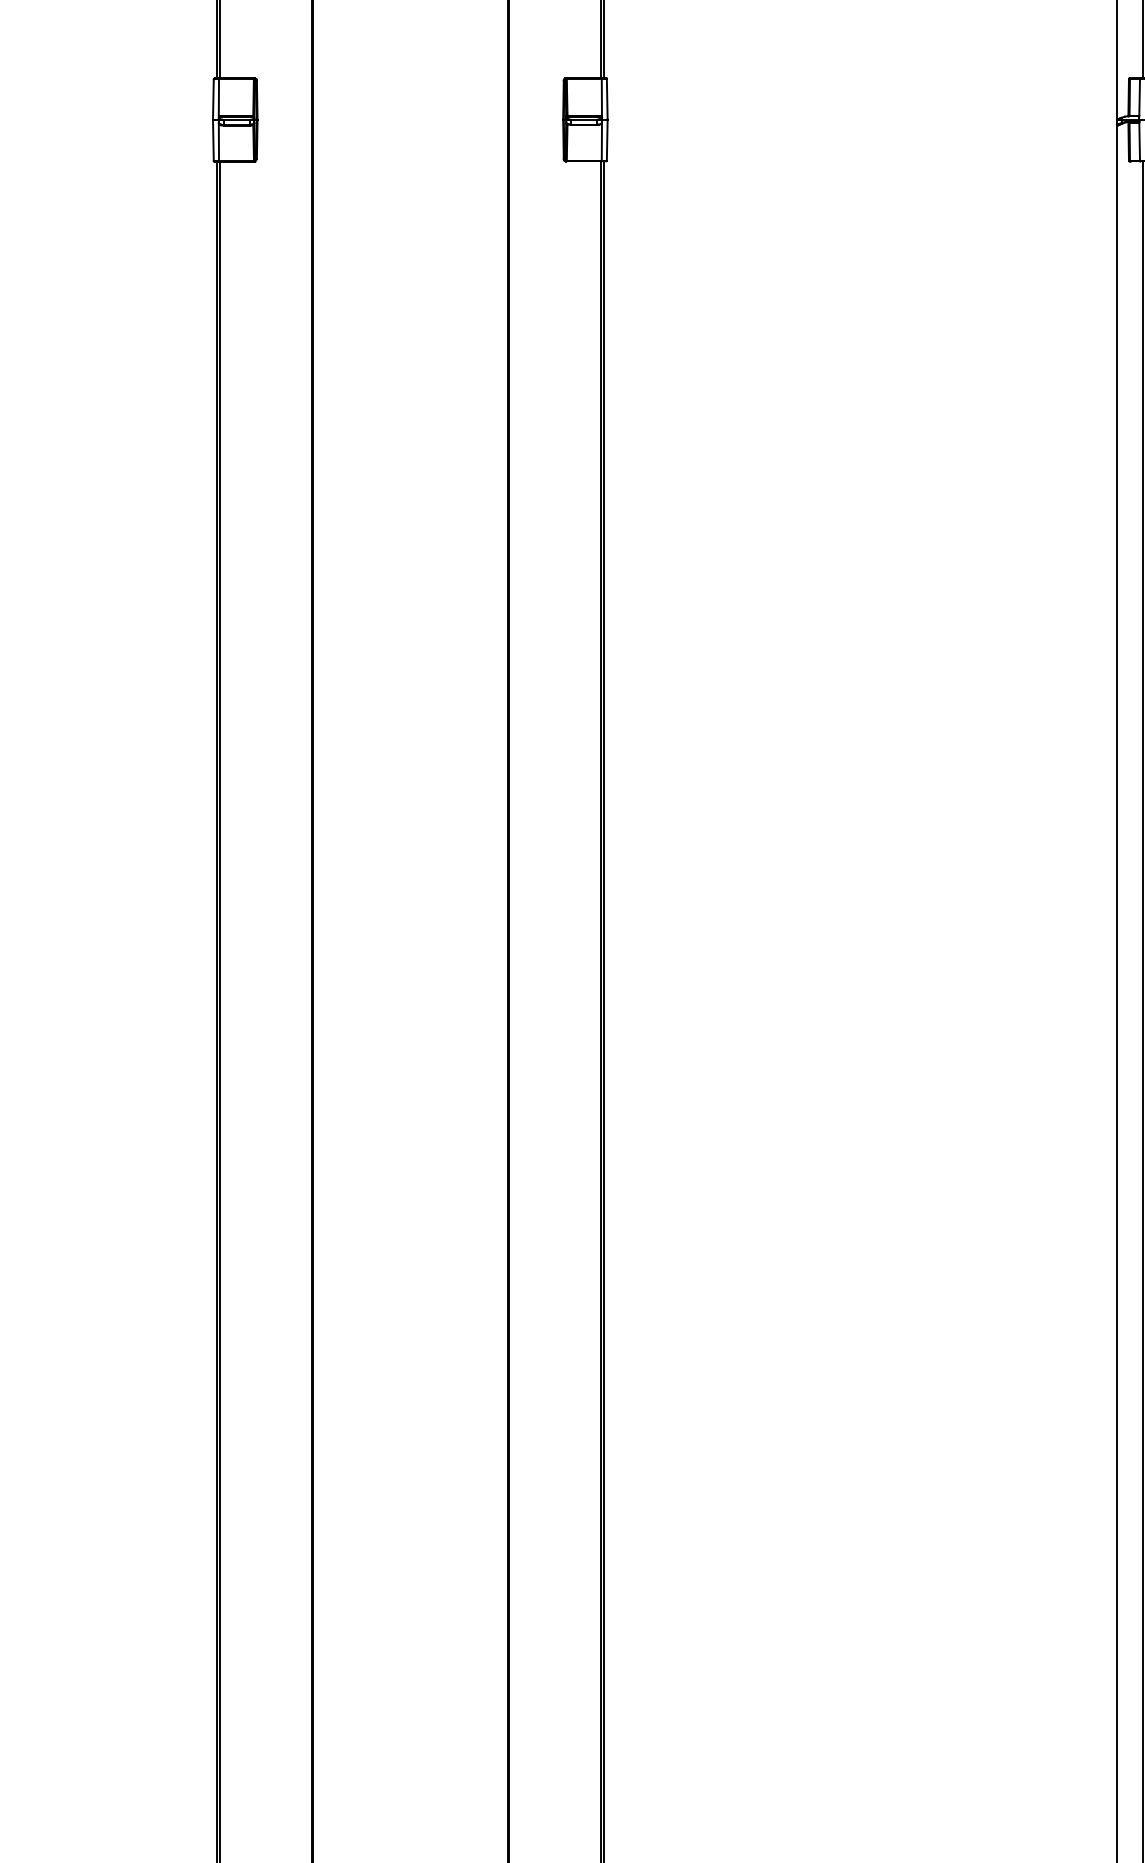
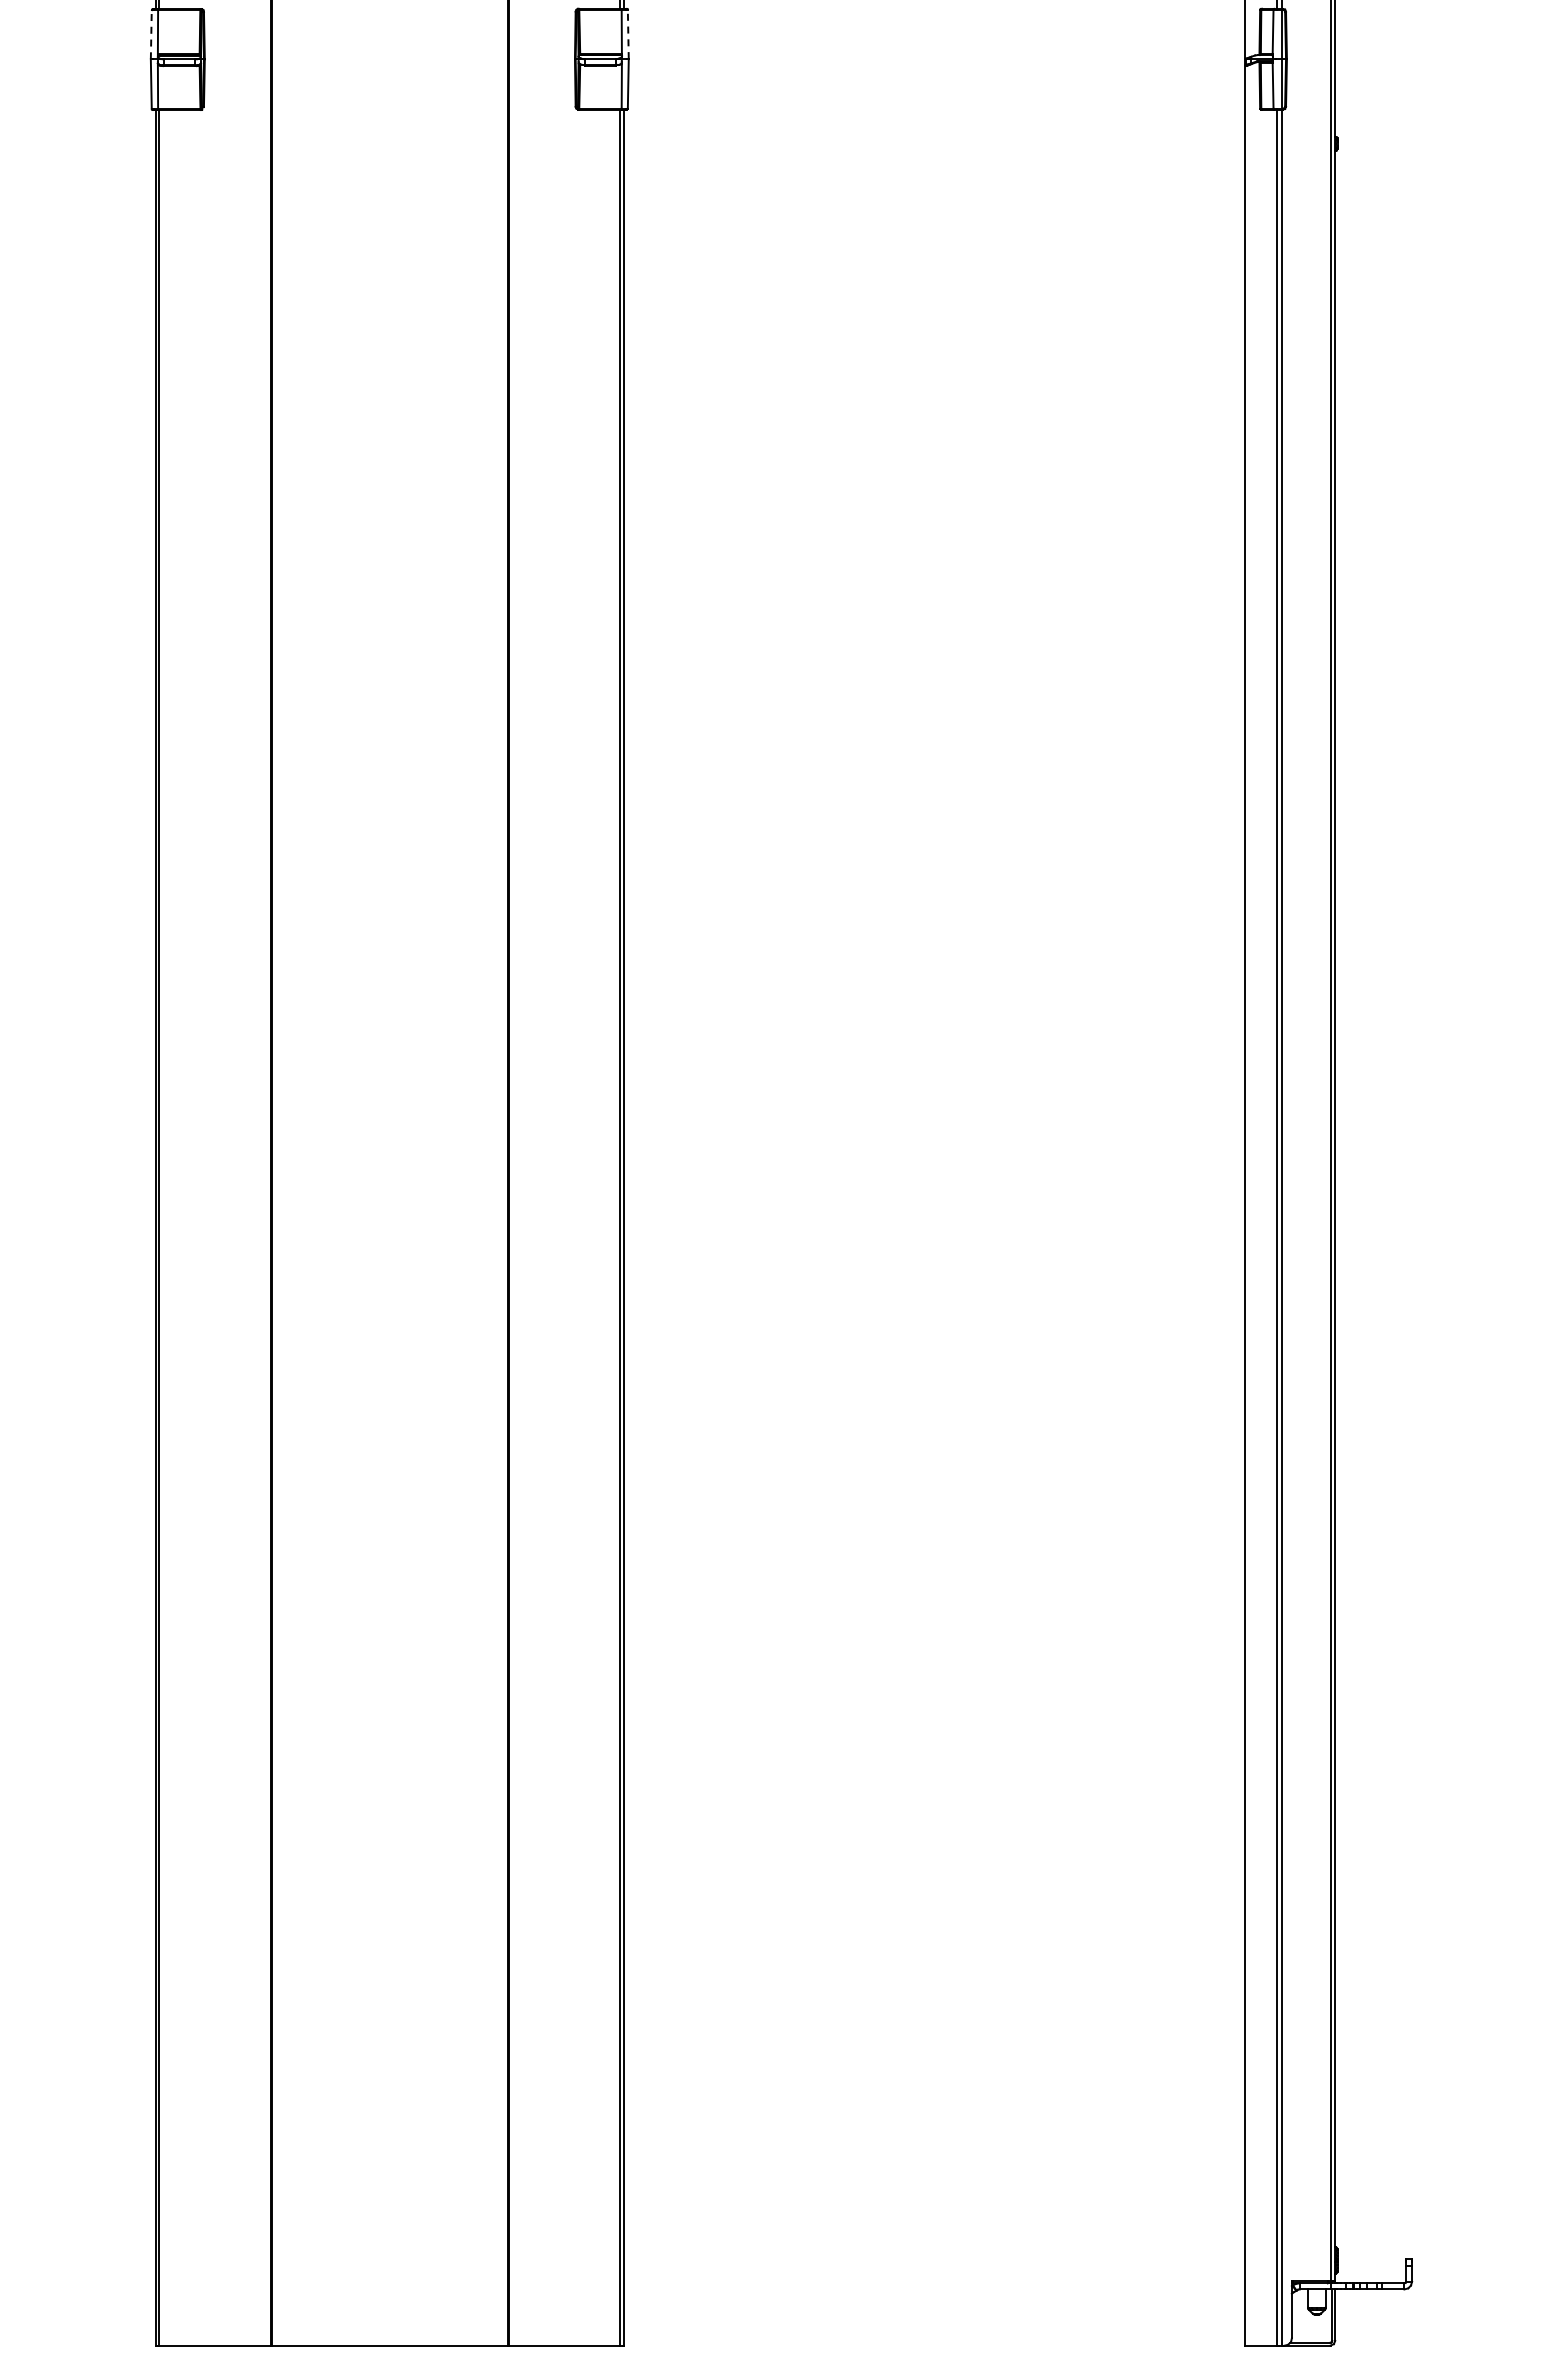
line: (213, 99) -> (151, 34), solid -> dashed
line: (607, 99) -> (628, 34), solid -> dashed

